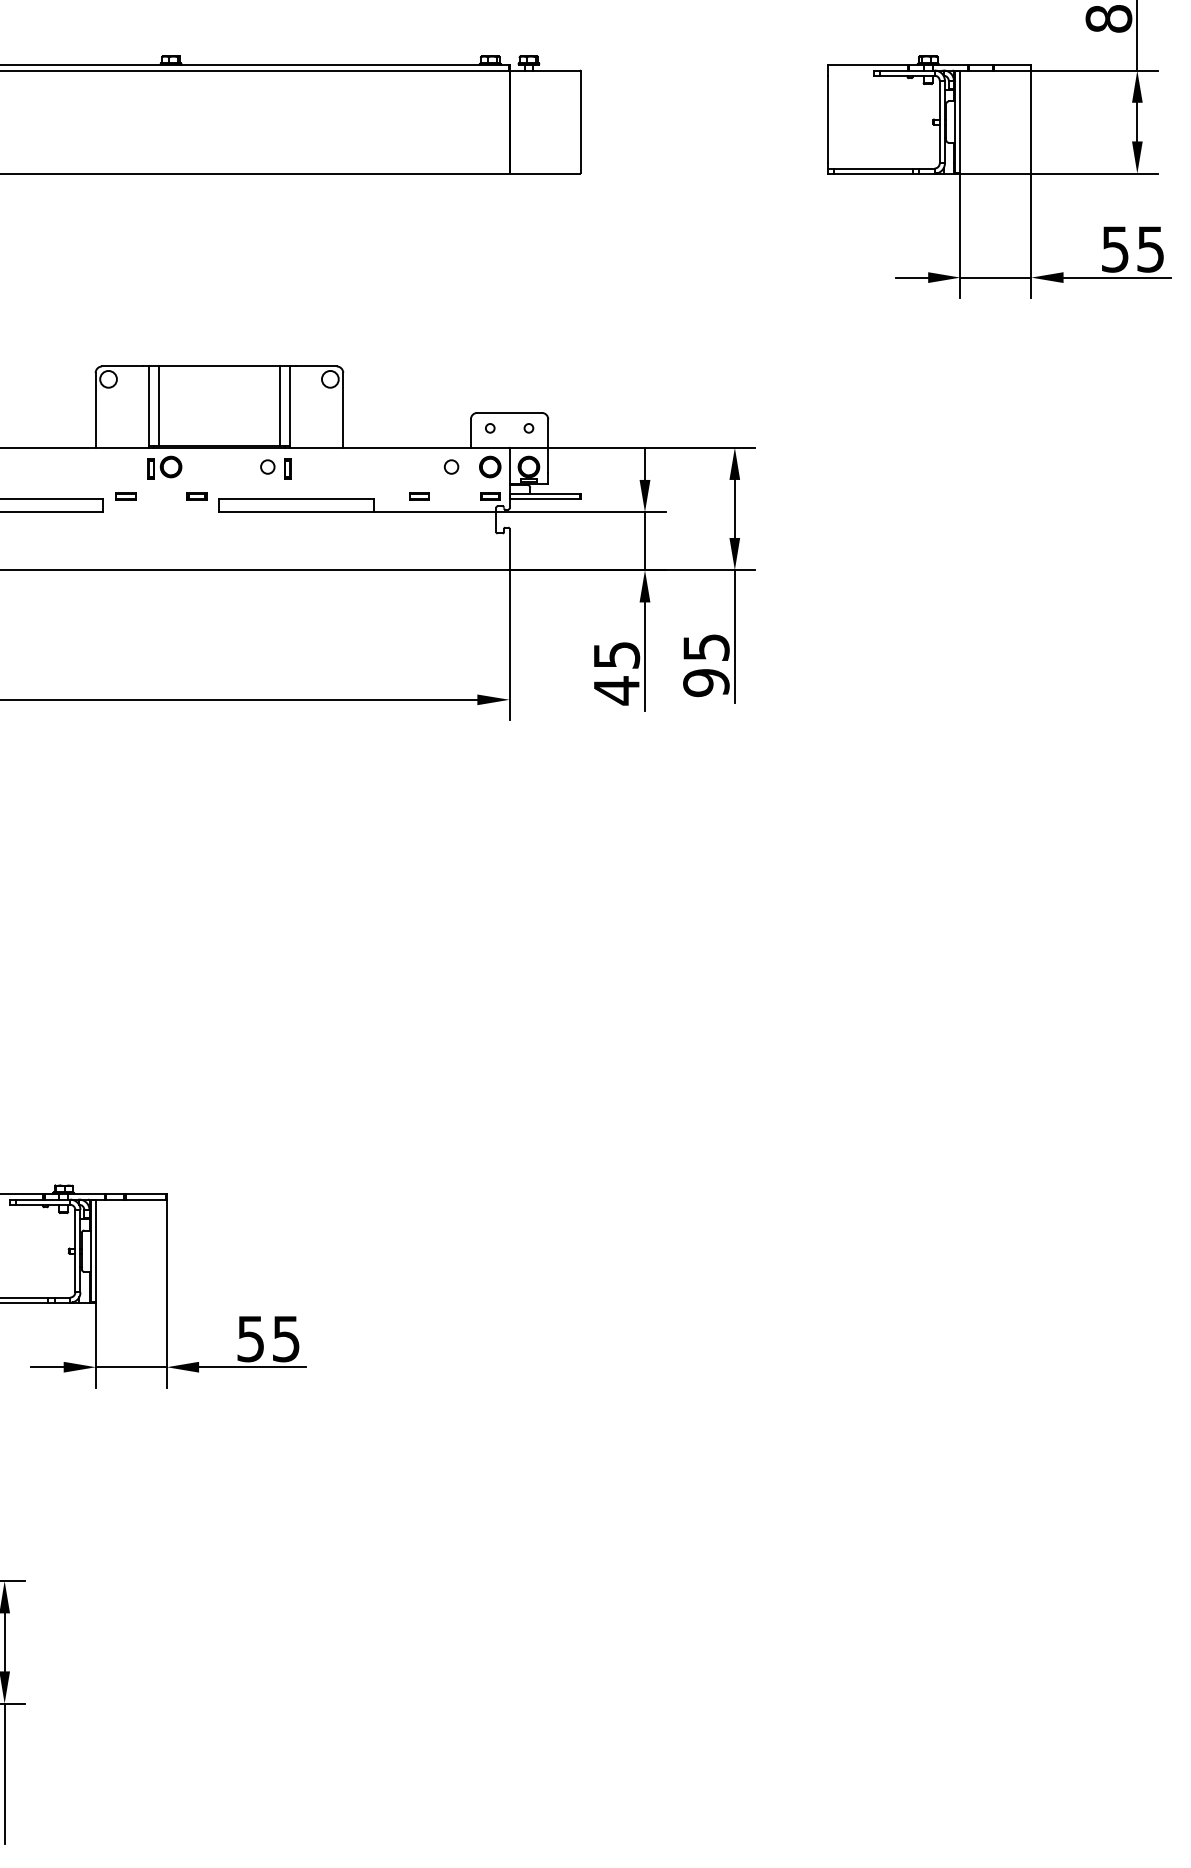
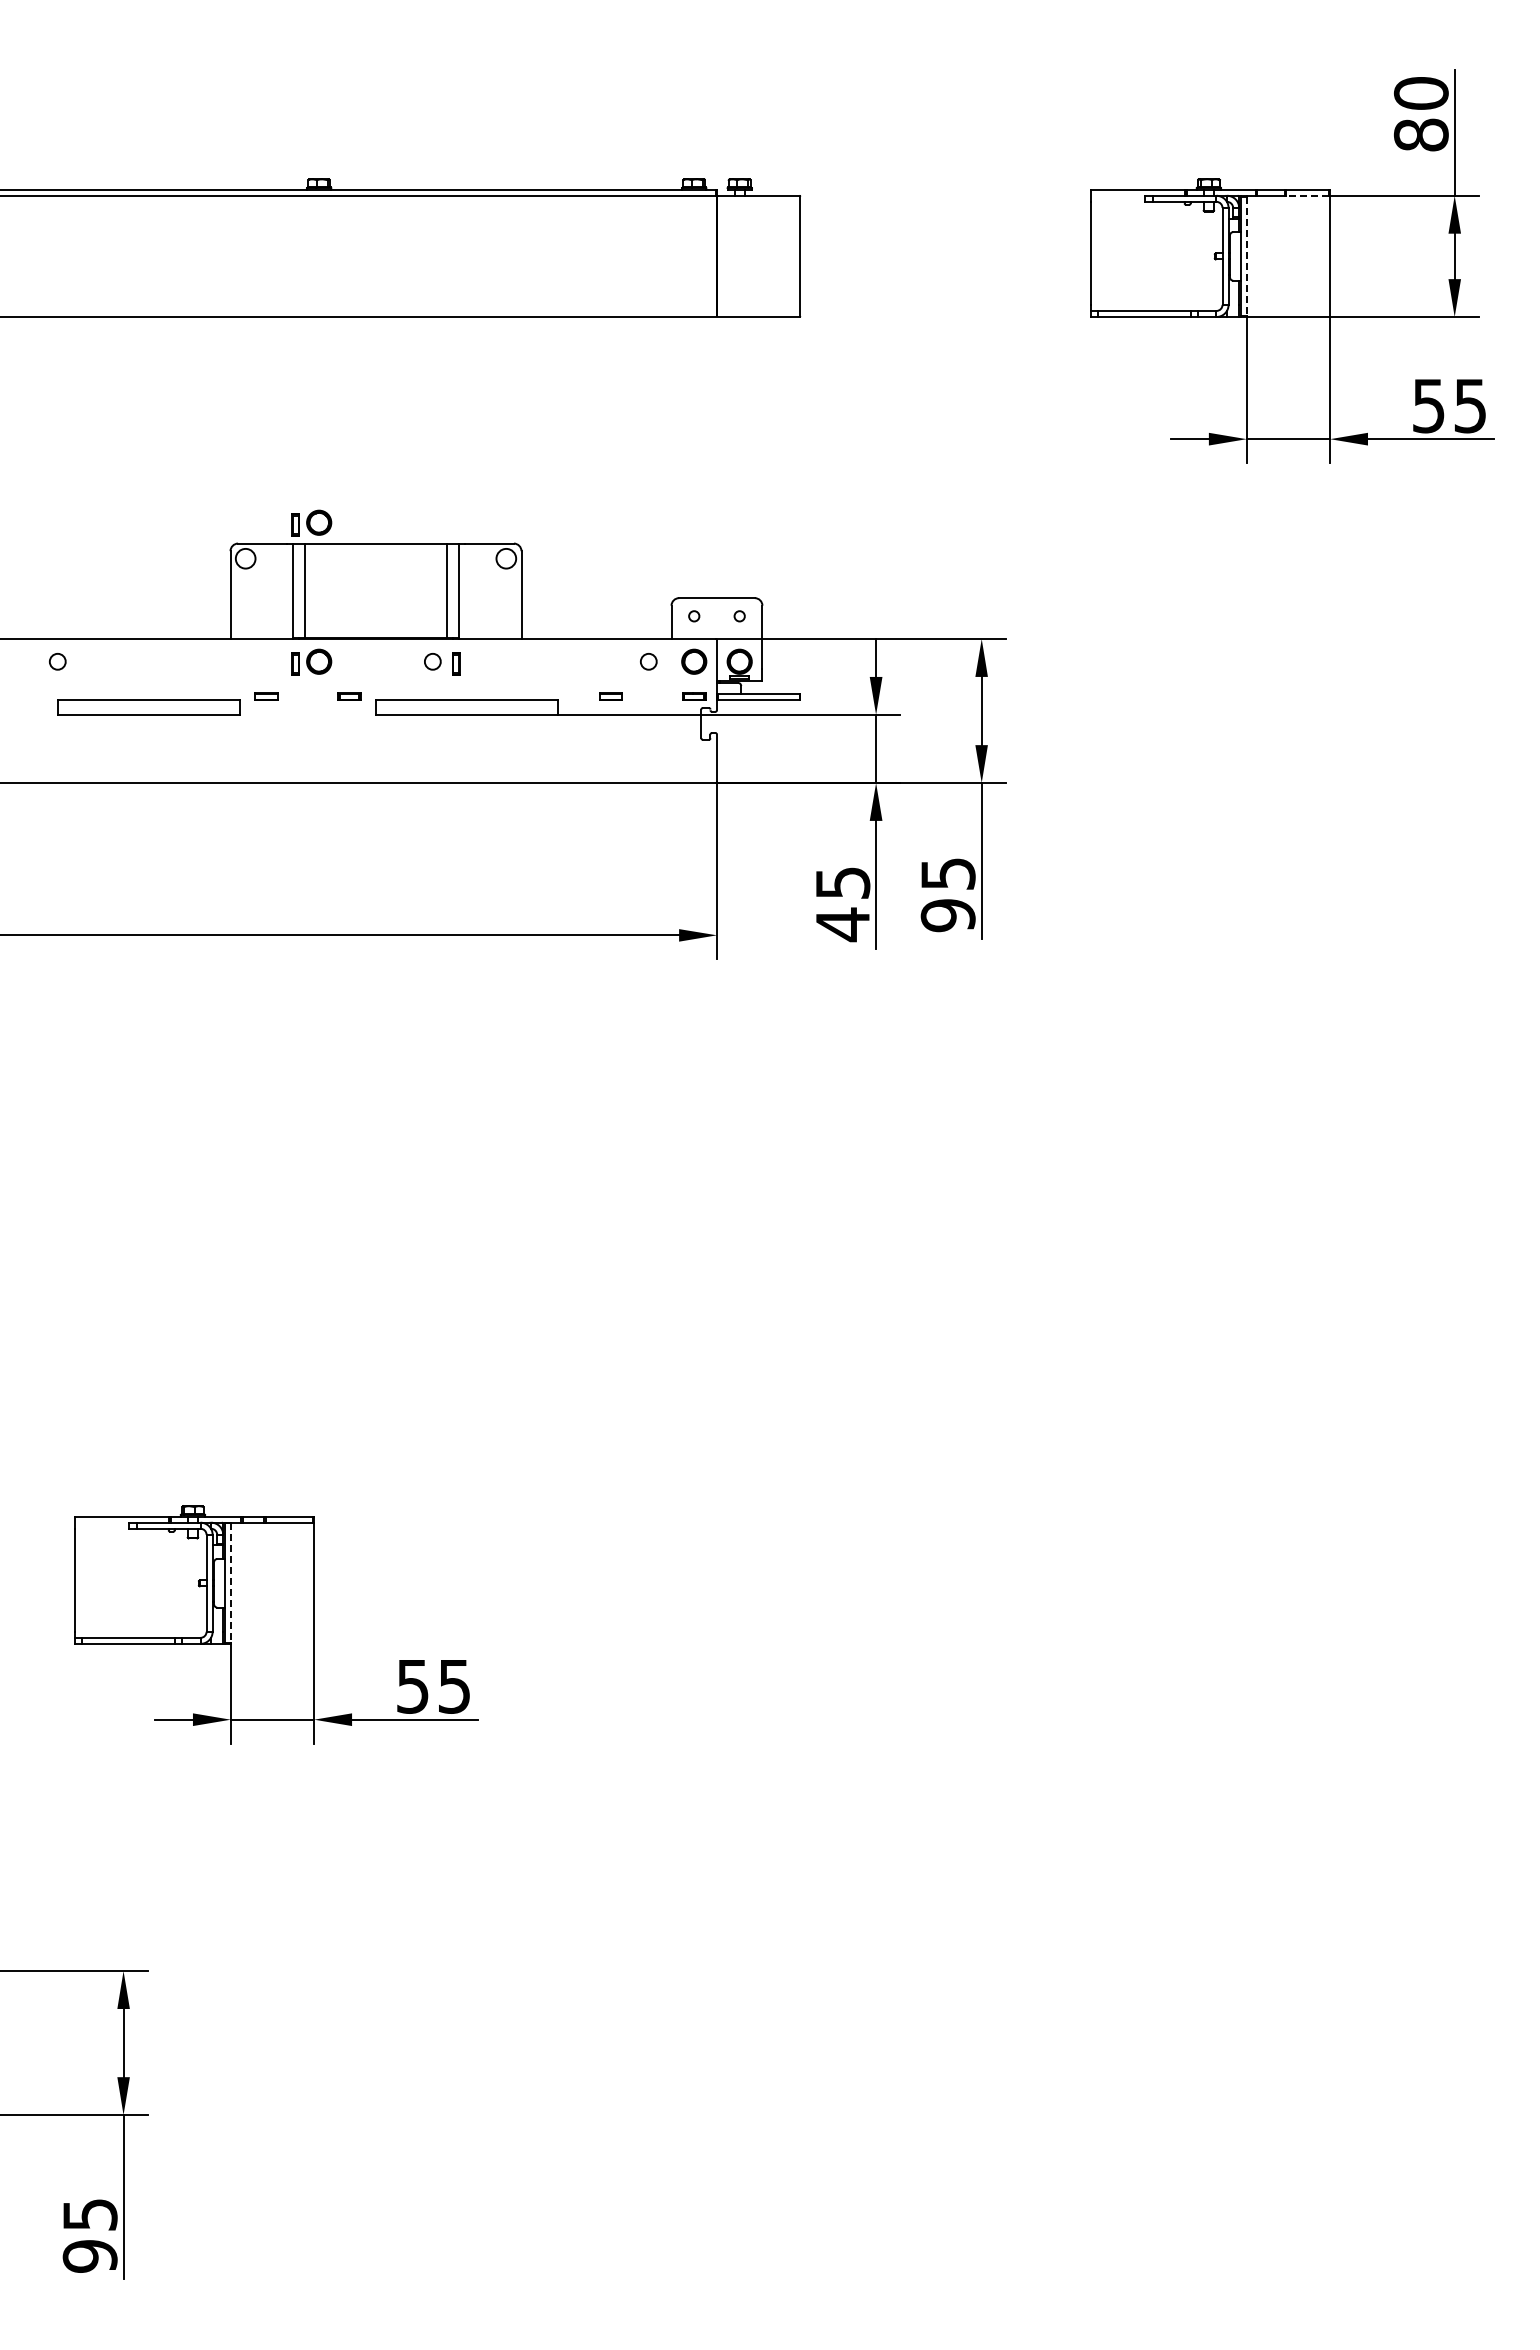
line: (1012, 70) -> (1307, 195), solid -> dashed
line: (960, 122) -> (1246, 256), solid -> dashed
part: (164, 348) -> (311, 522), added
line: (95, 1251) -> (230, 1583), solid -> dashed

